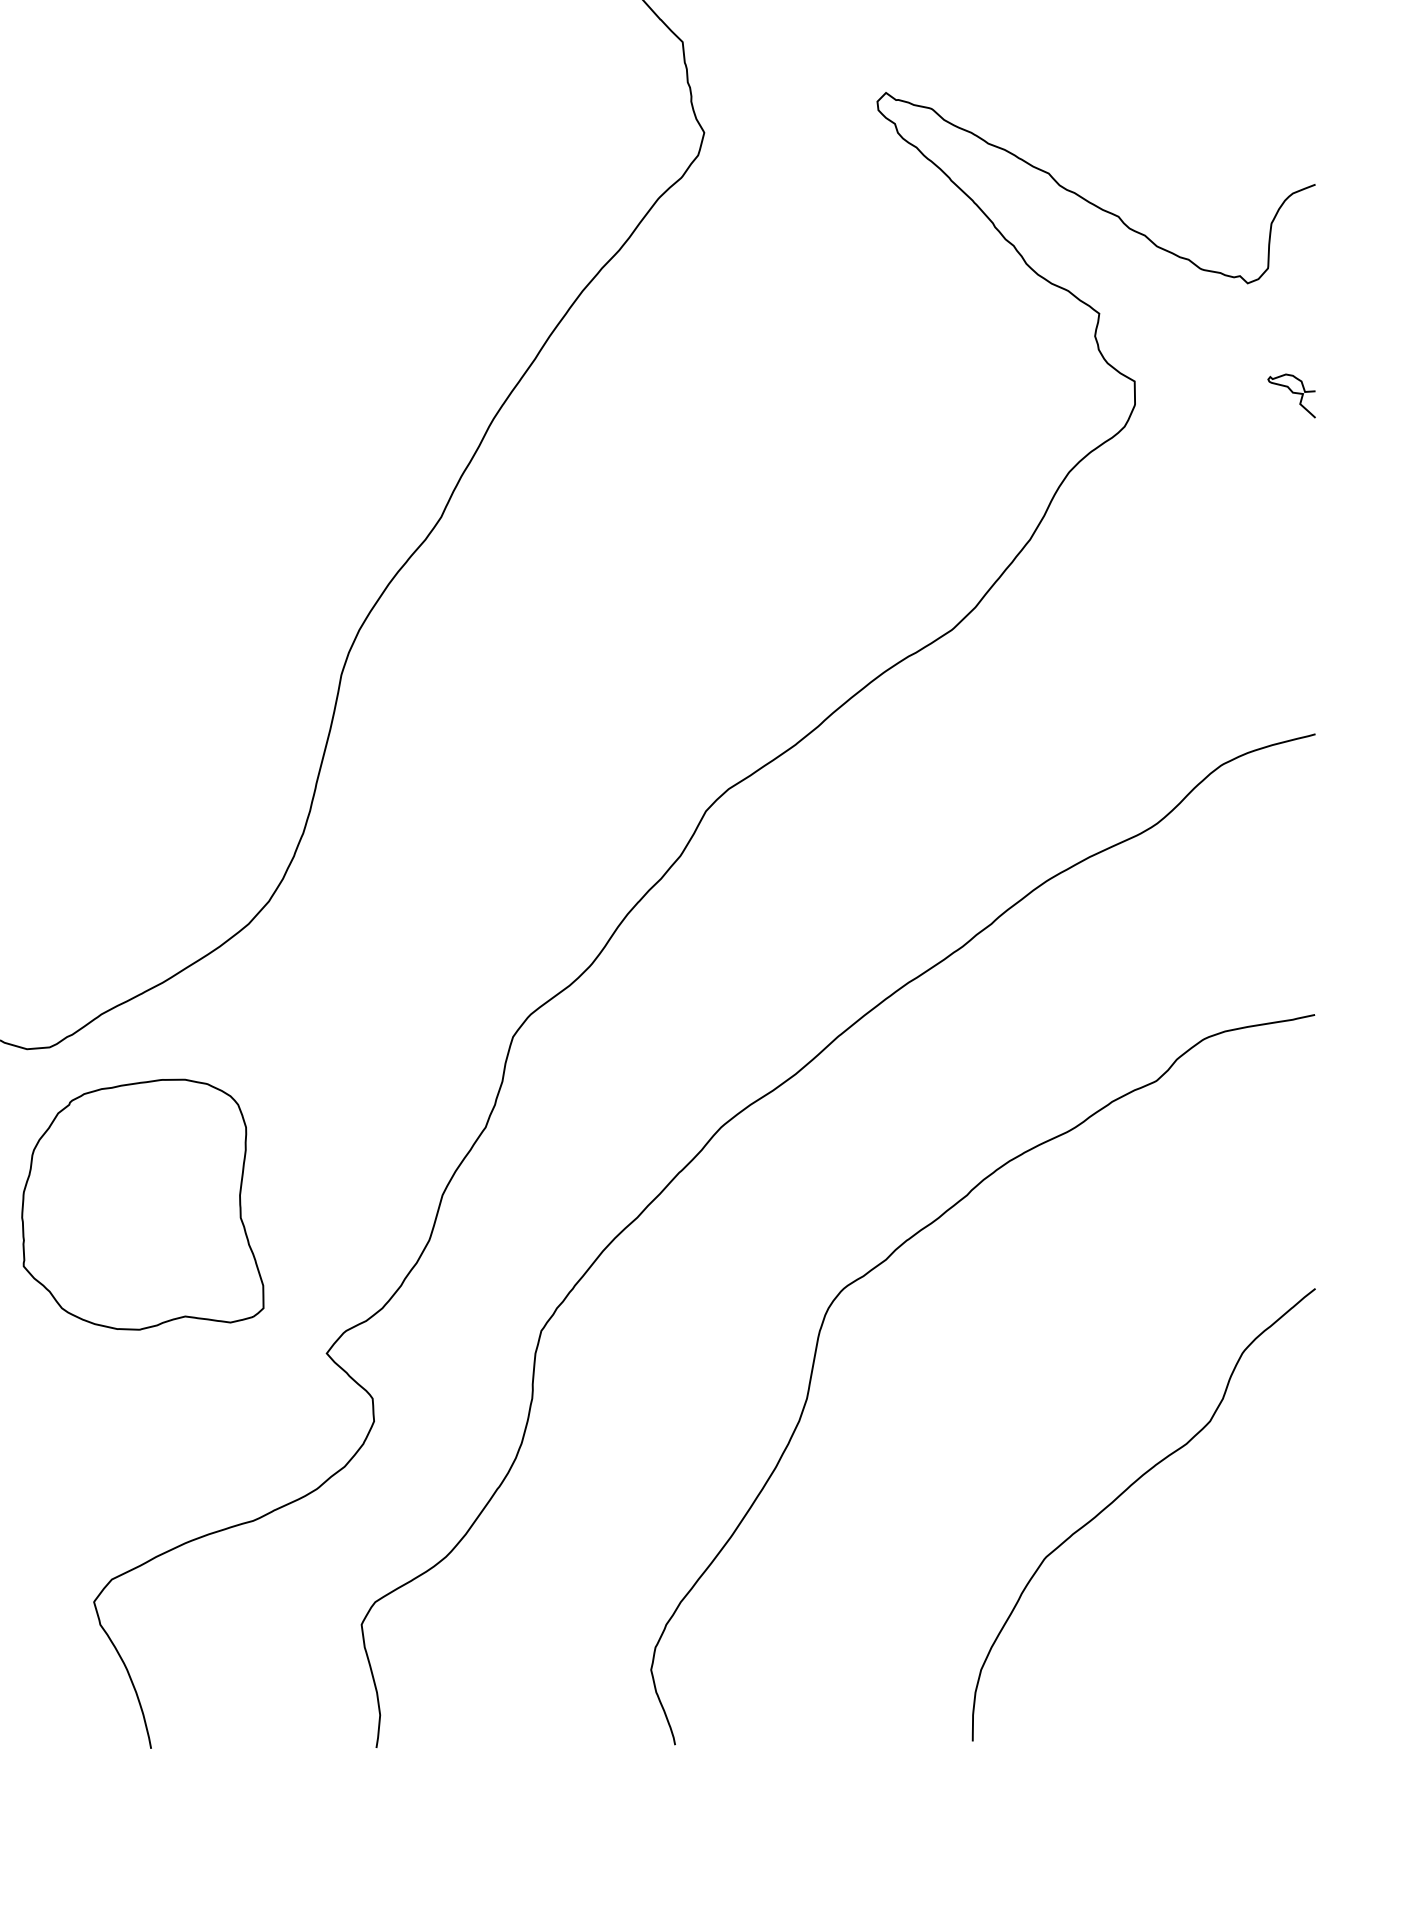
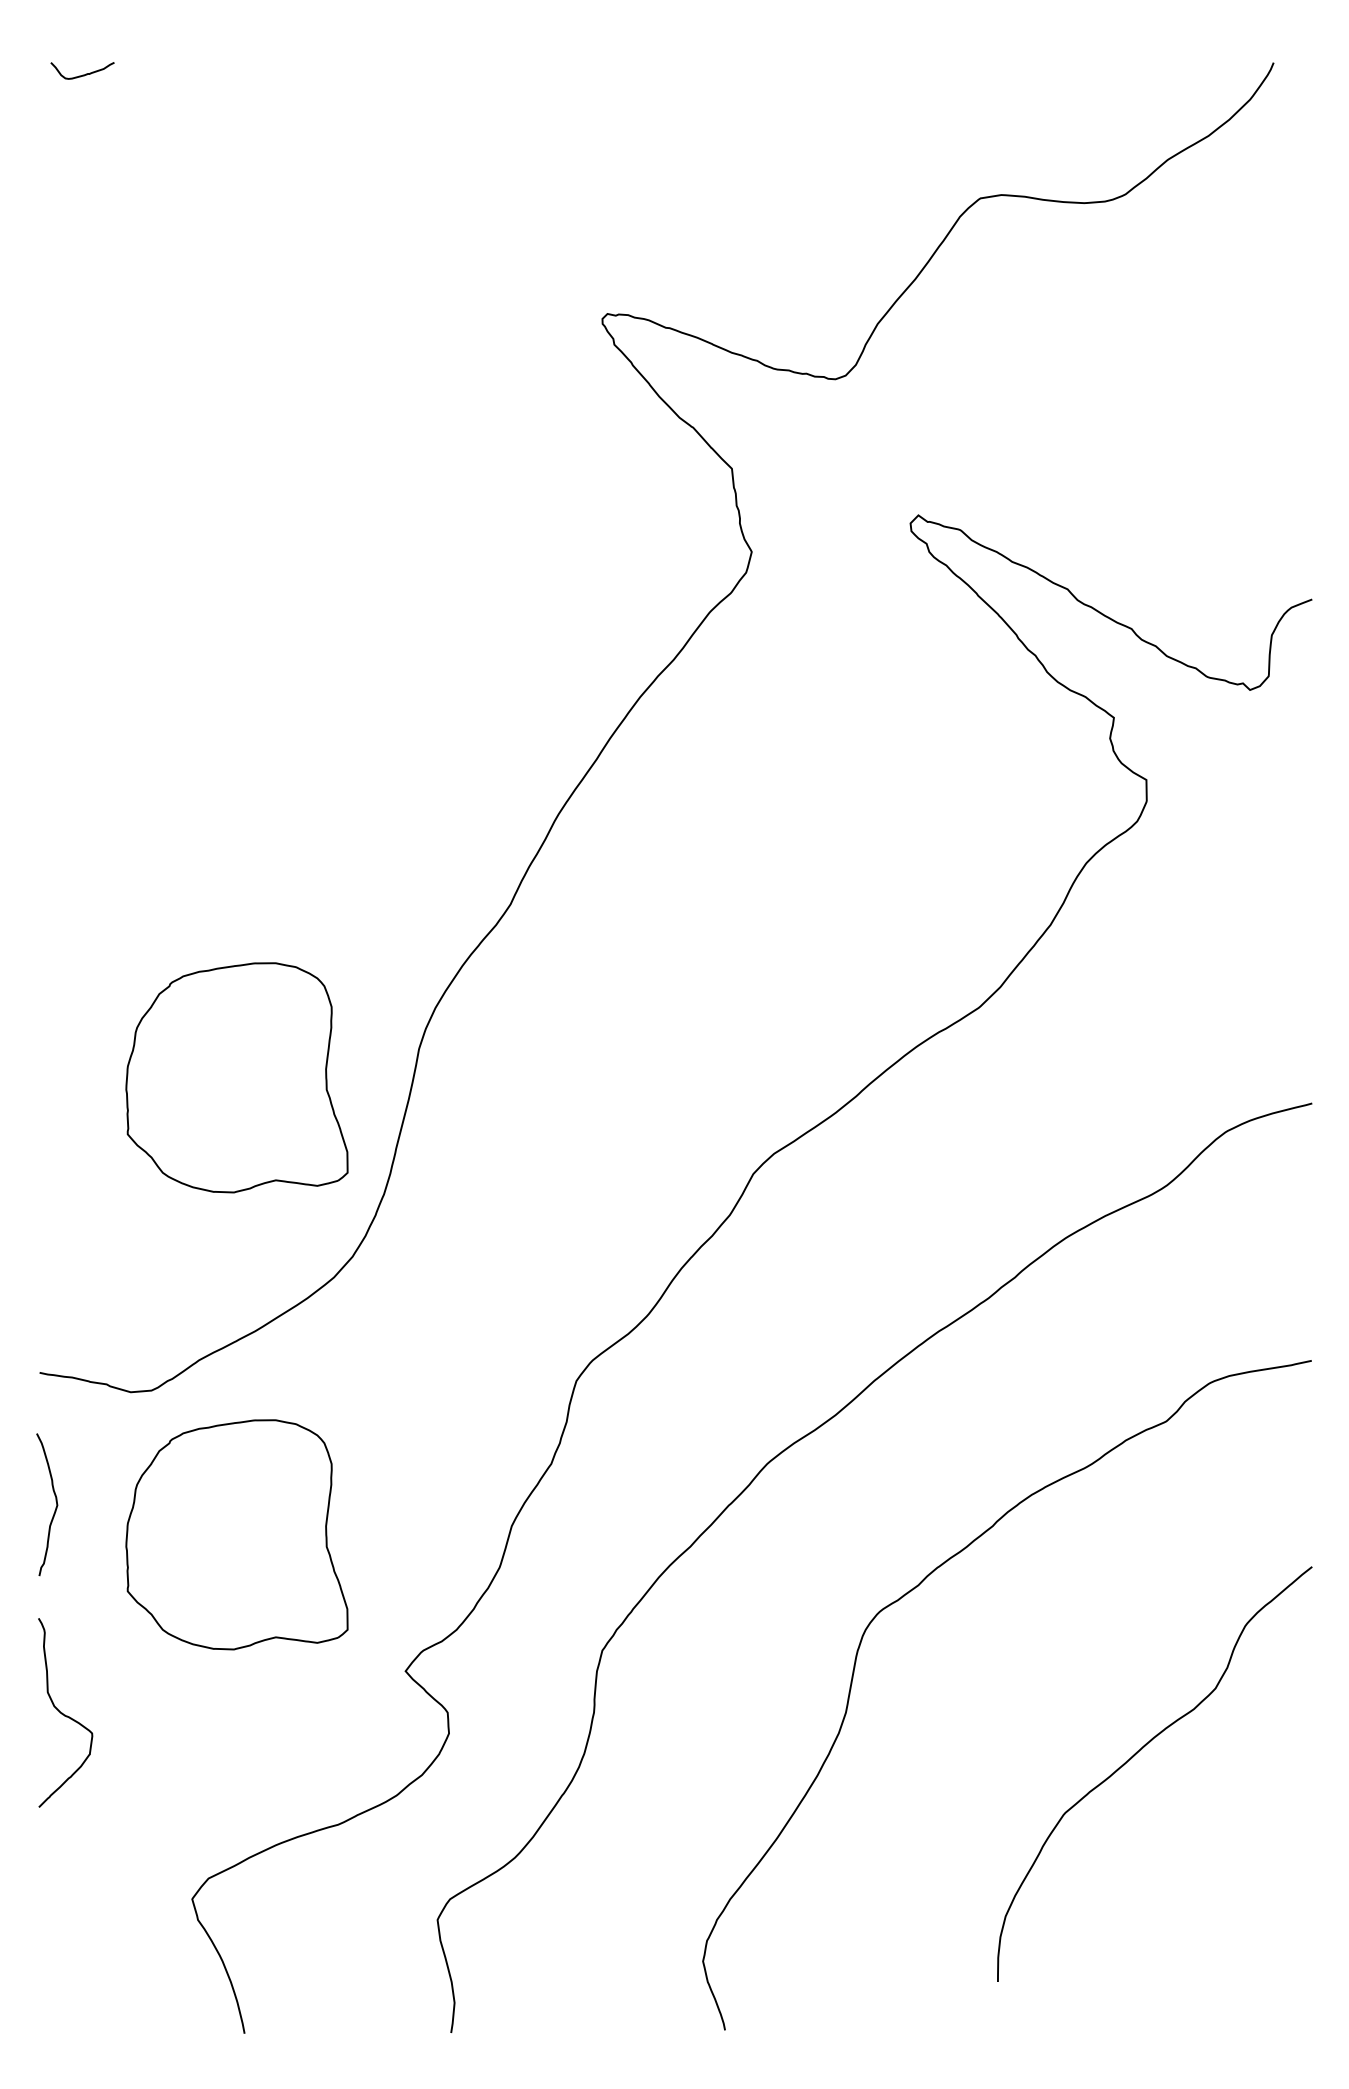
curve: (1292, 394) -> (1291, 791), removed
part: (142, 705) -> (236, 1077), added
curve: (1123, 1493) -> (1136, 1754), moved

